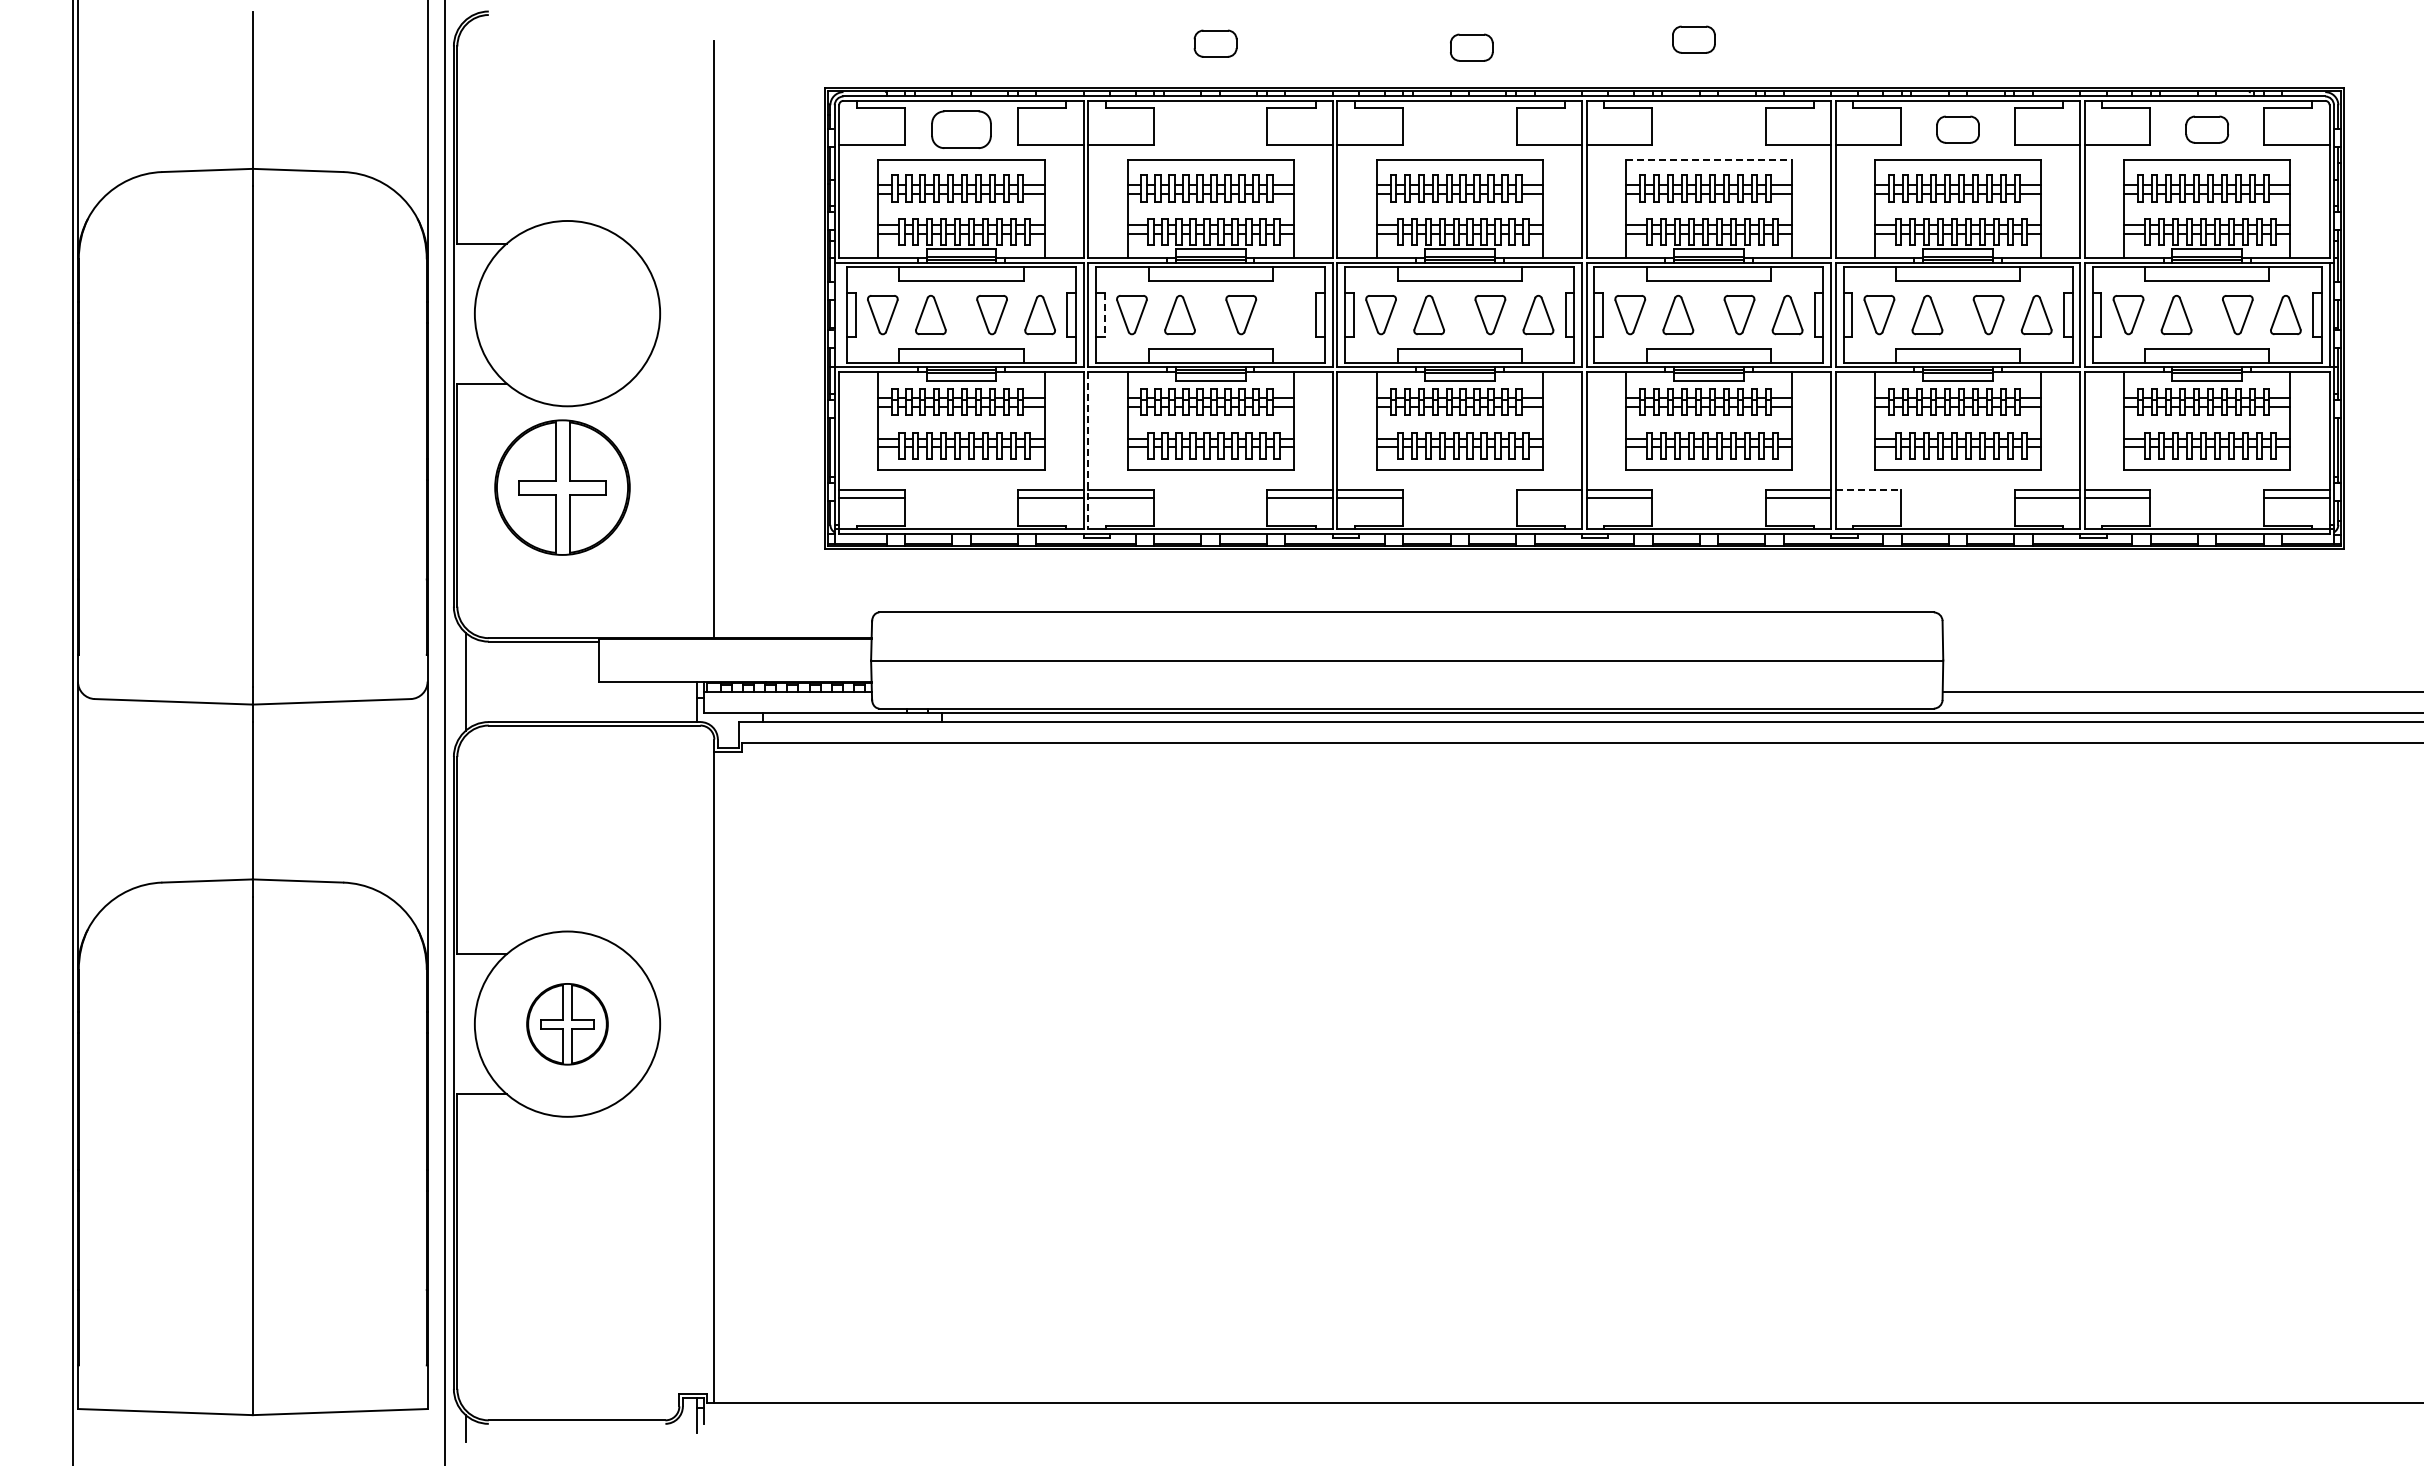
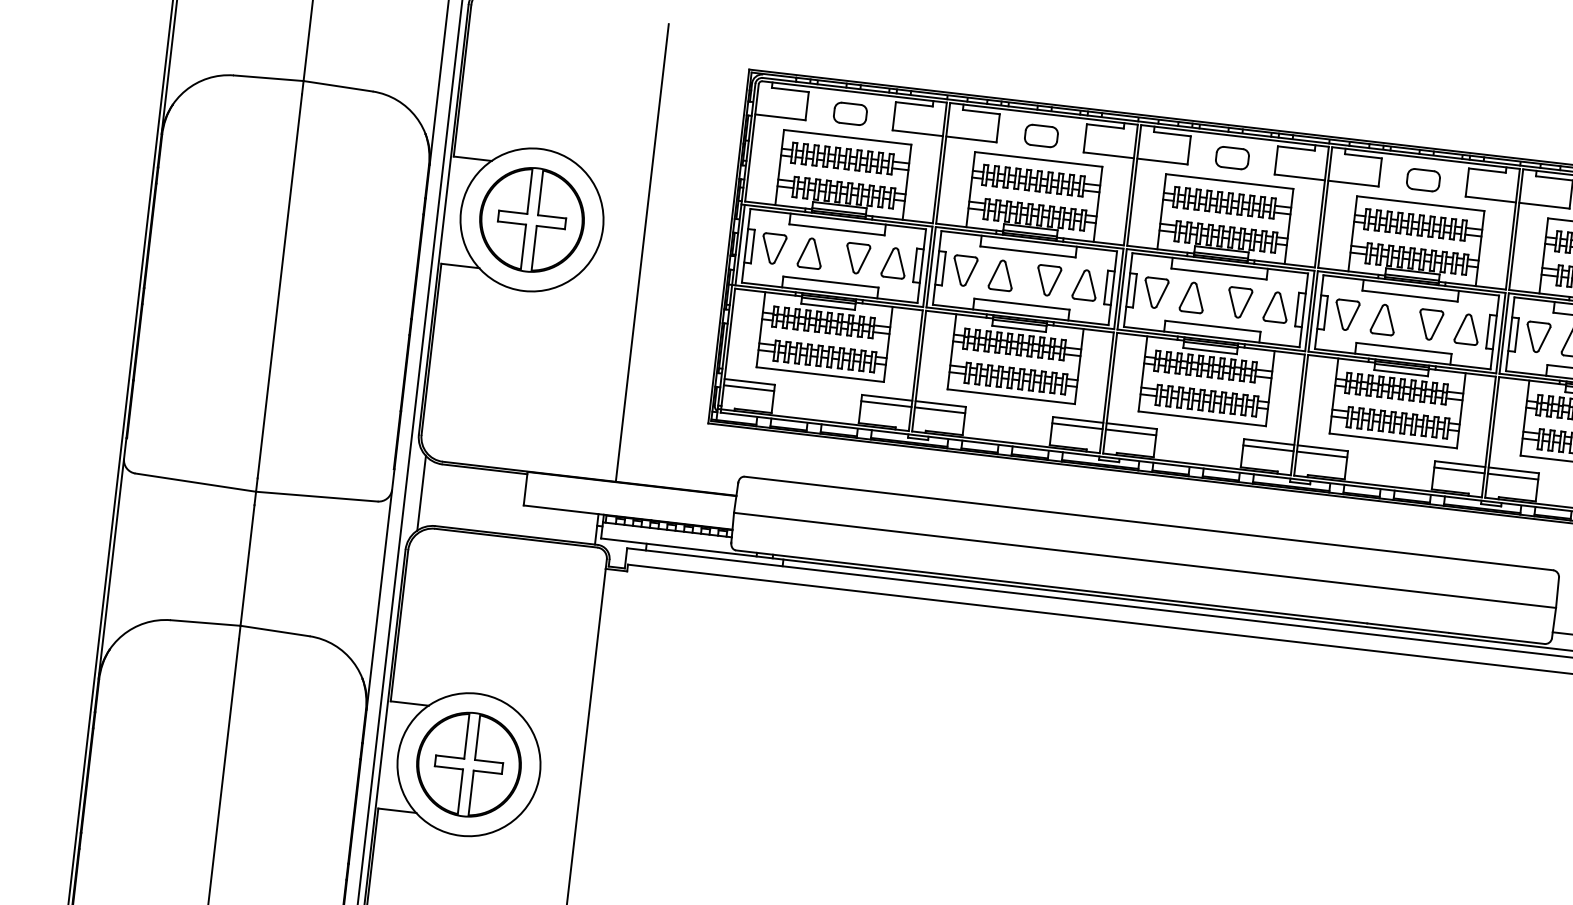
part: (1693, 39) -> (1423, 179), moved
part: (1215, 43) -> (1041, 135), moved
part: (1471, 47) -> (1232, 157), moved
part: (961, 129) -> (850, 113), size x0.71
line: (1709, 160) -> (1421, 203), dashed -> solid
line: (839, 314) -> (740, 244), added
part: (1289, 314) -> (1085, 284), added
line: (1104, 315) -> (943, 269), dashed -> solid
line: (1088, 450) -> (919, 371), dashed -> solid
part: (562, 487) -> (532, 219), moved
line: (1868, 489) -> (1513, 470), dashed -> solid
line: (1549, 497) -> (1268, 448), added
line: (1868, 497) -> (1513, 476), added
part: (567, 1024) -> (468, 764), size x1.67

